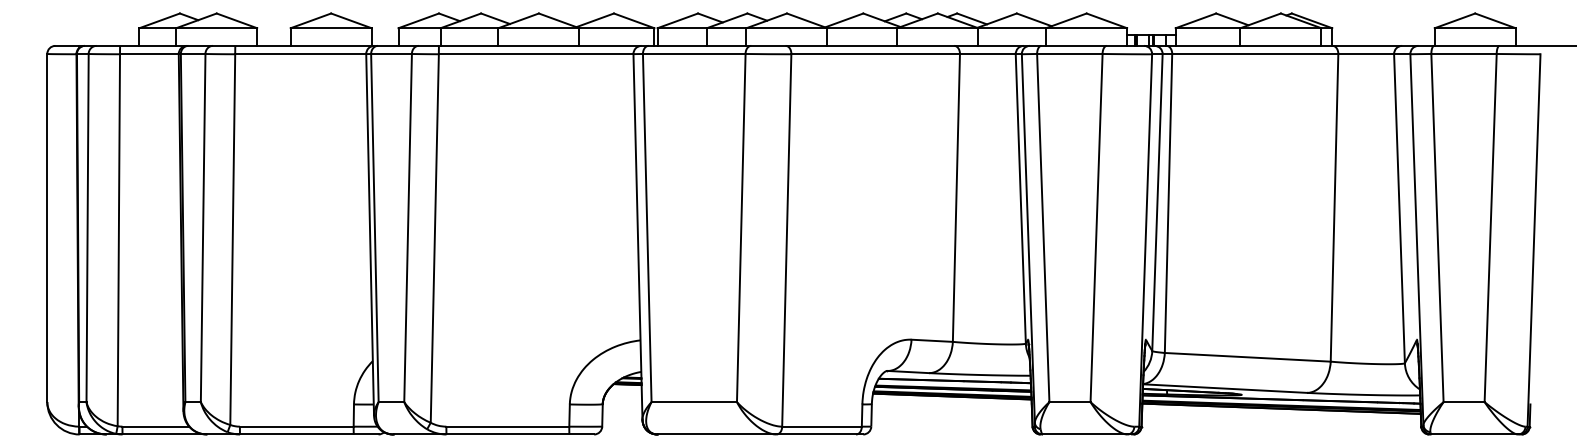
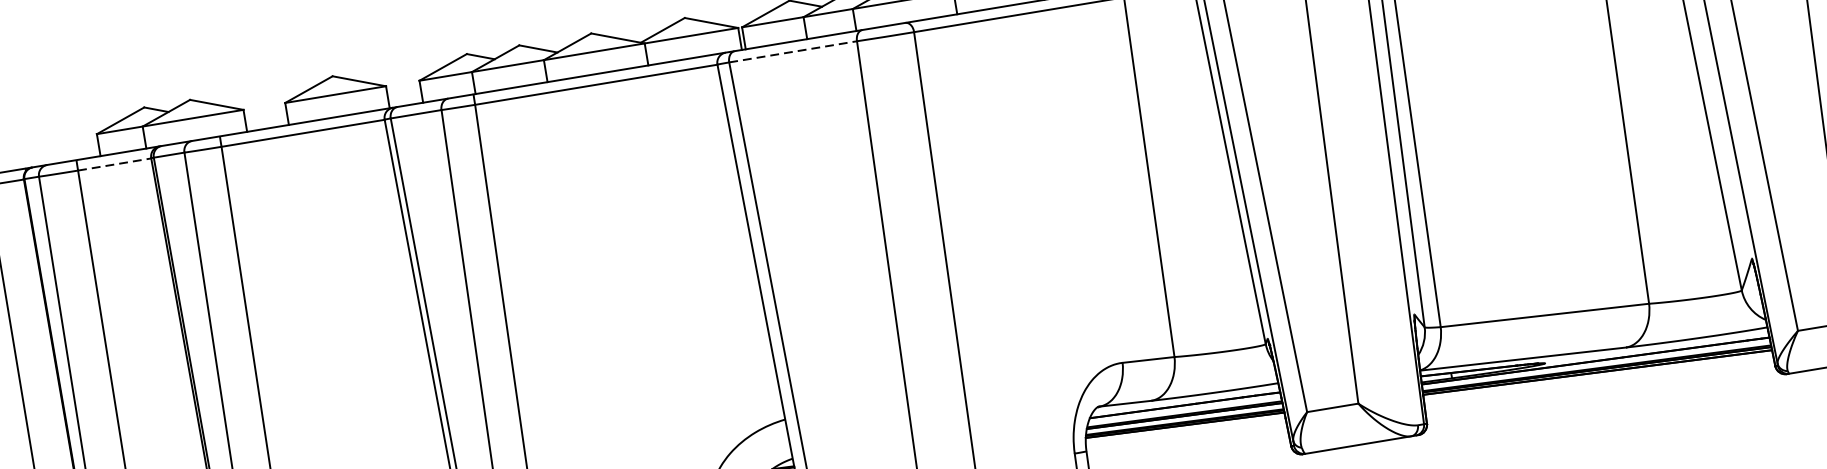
line: (694, 53) -> (793, 51), solid -> dashed
line: (149, 54) -> (114, 164), solid -> dashed

